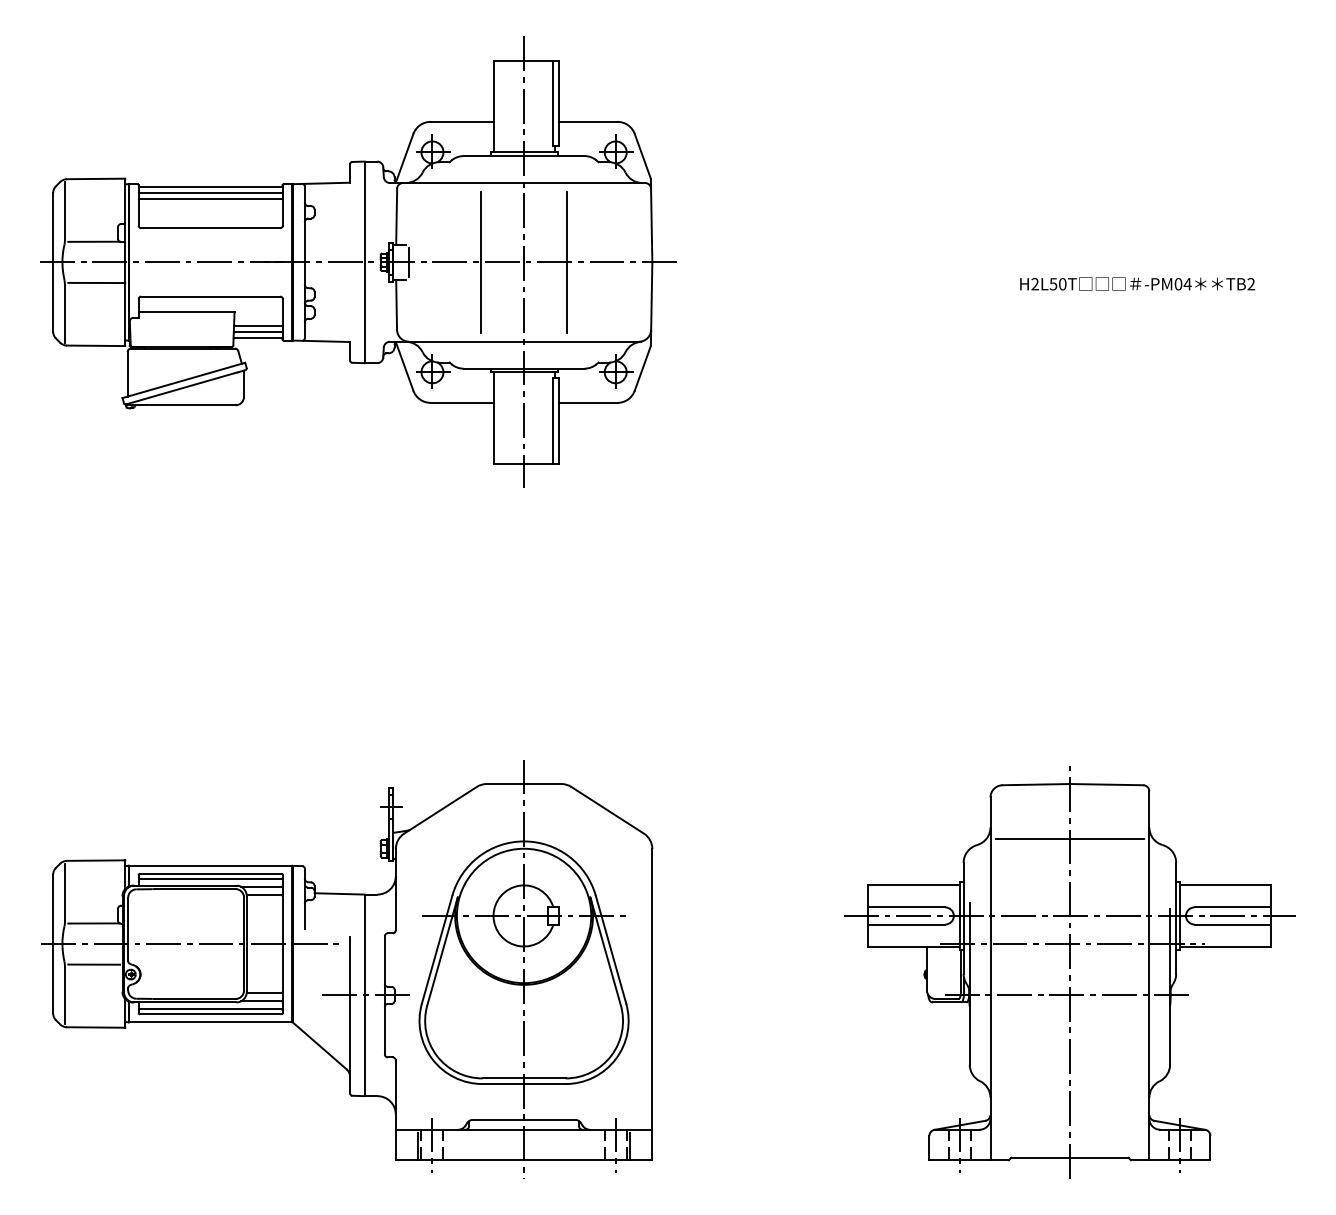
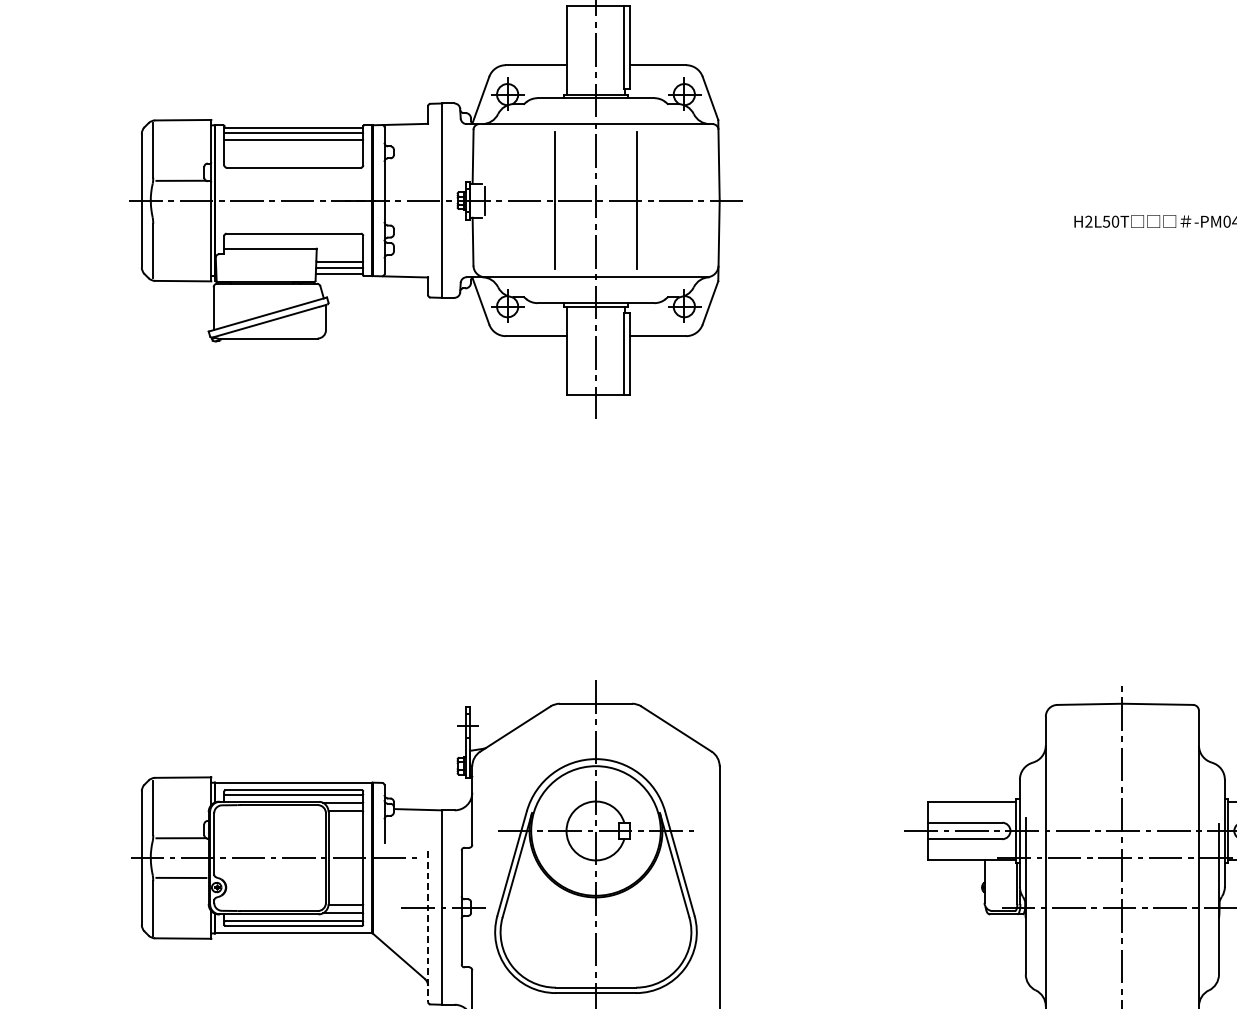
line: (96, 282) -> (183, 220), removed
line: (1069, 838) -> (1121, 756), removed
line: (350, 1015) -> (428, 926), solid -> dashed

